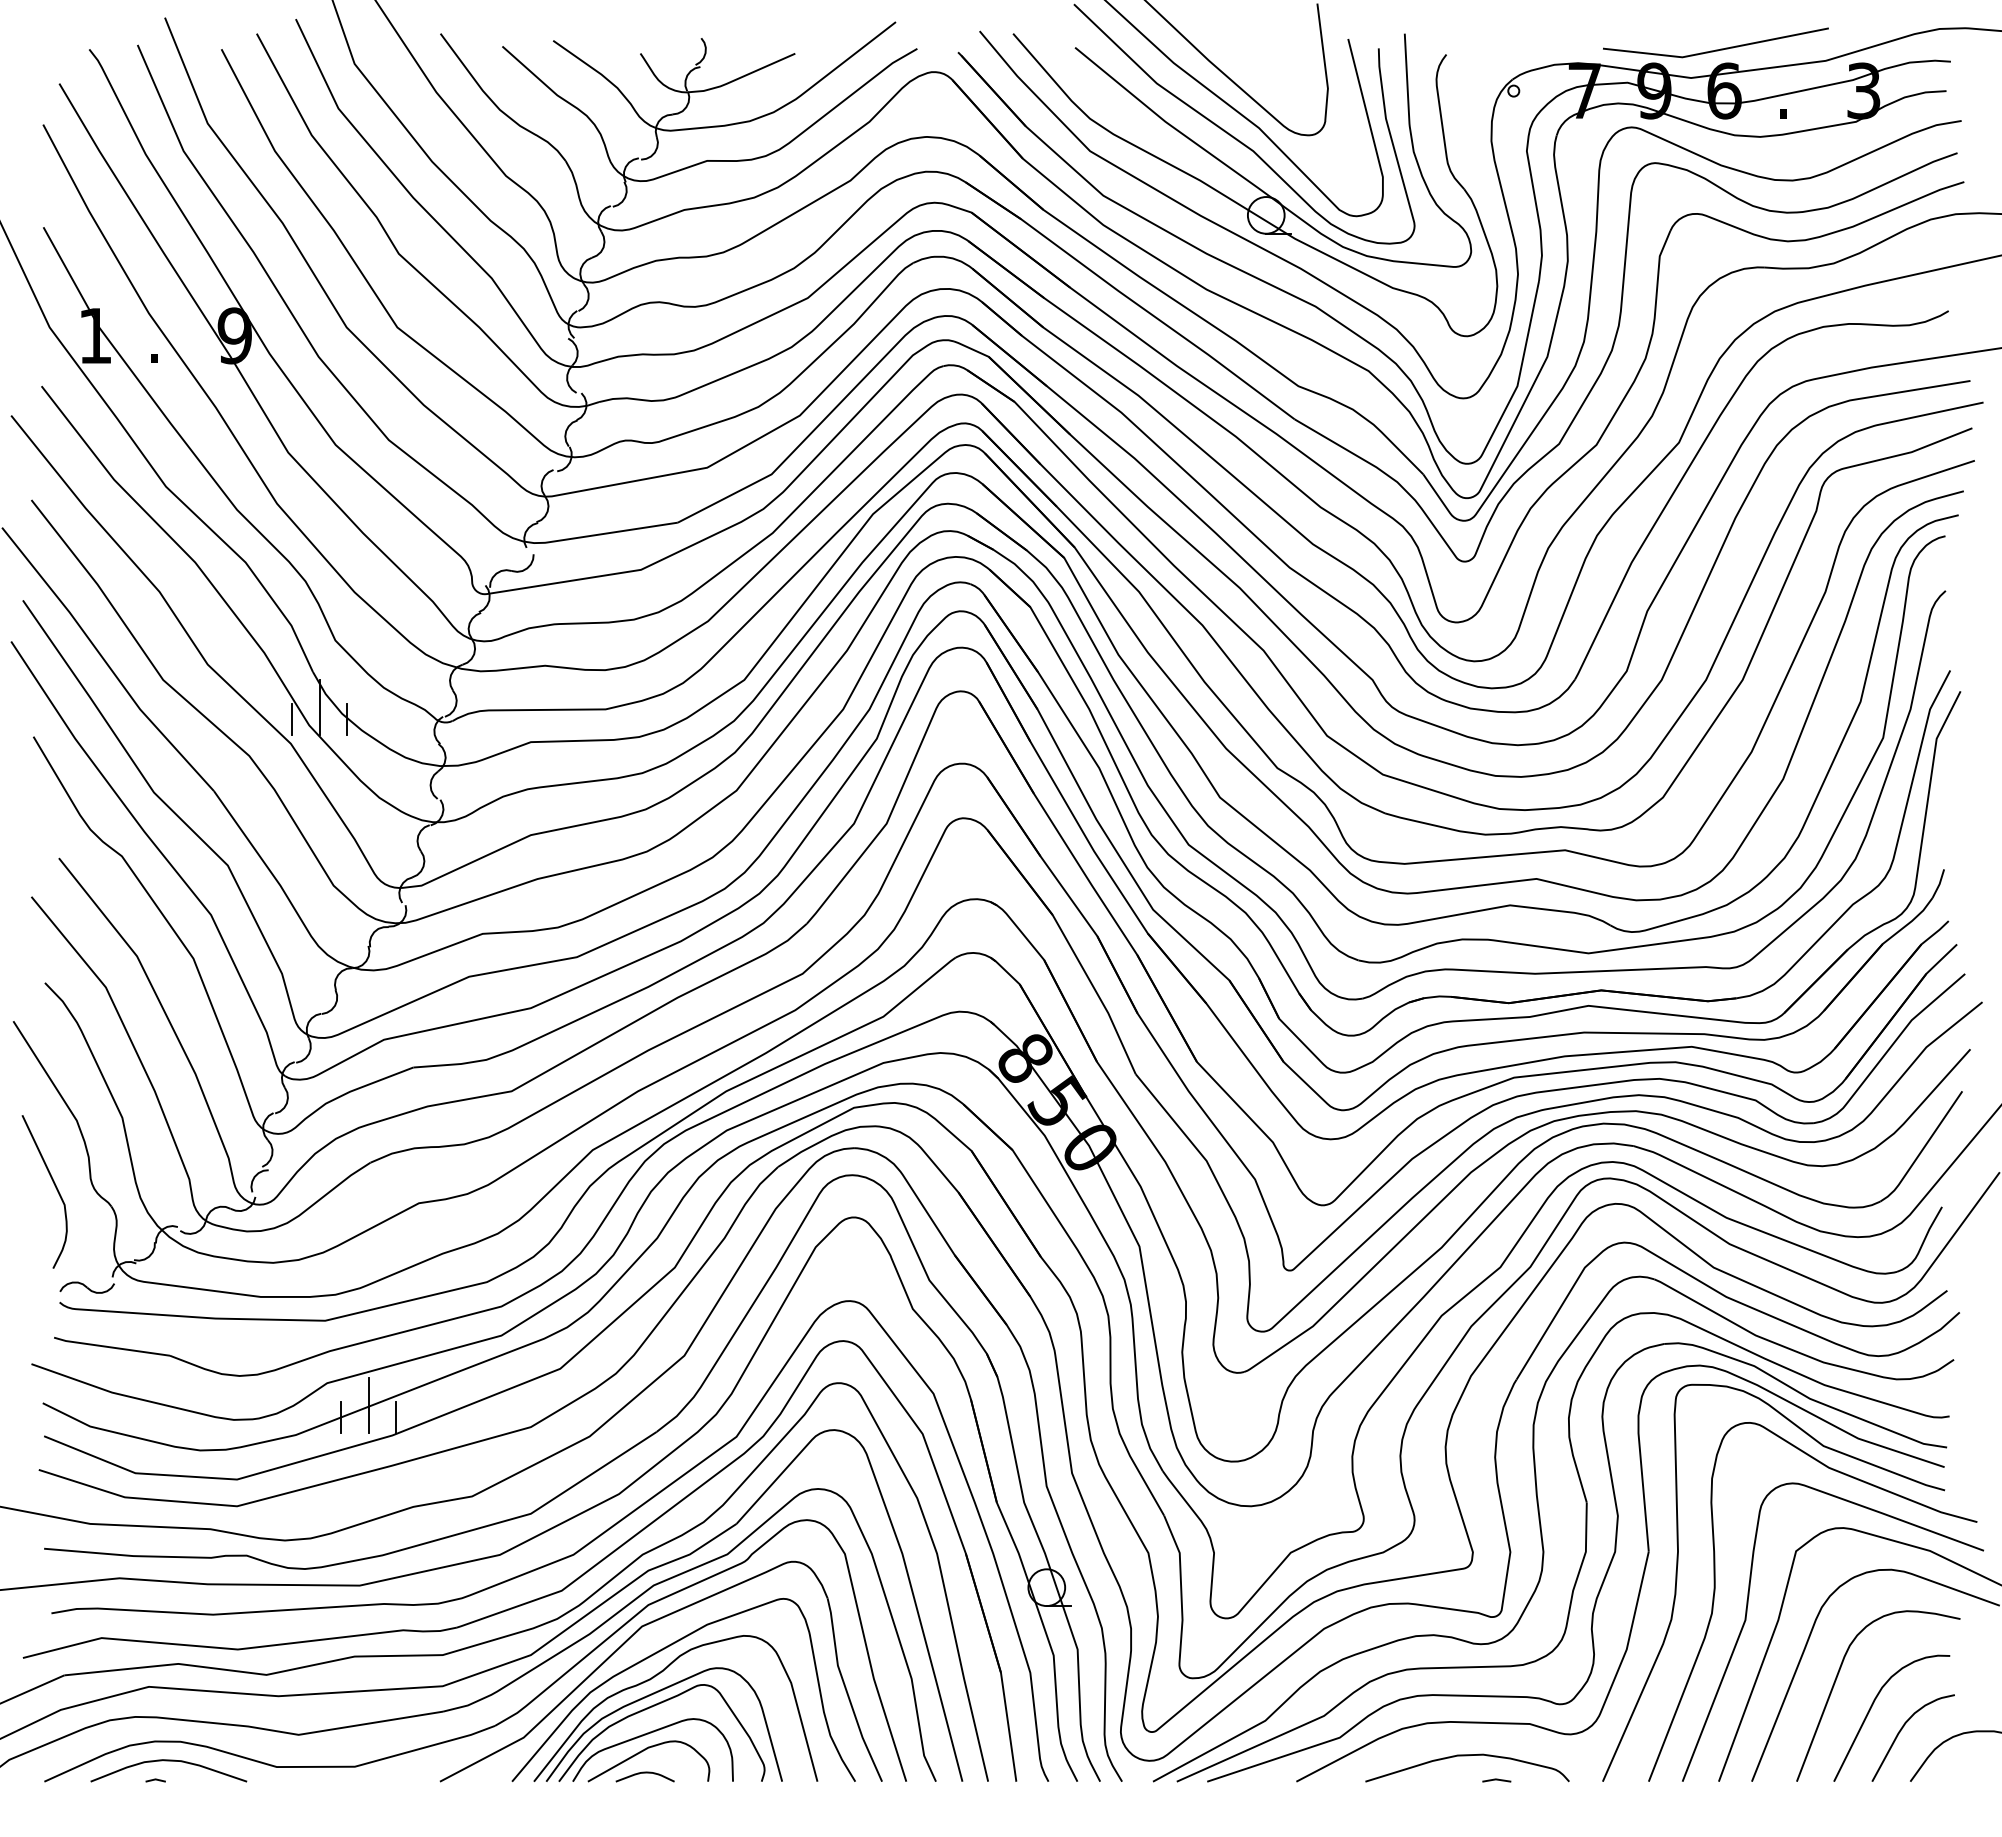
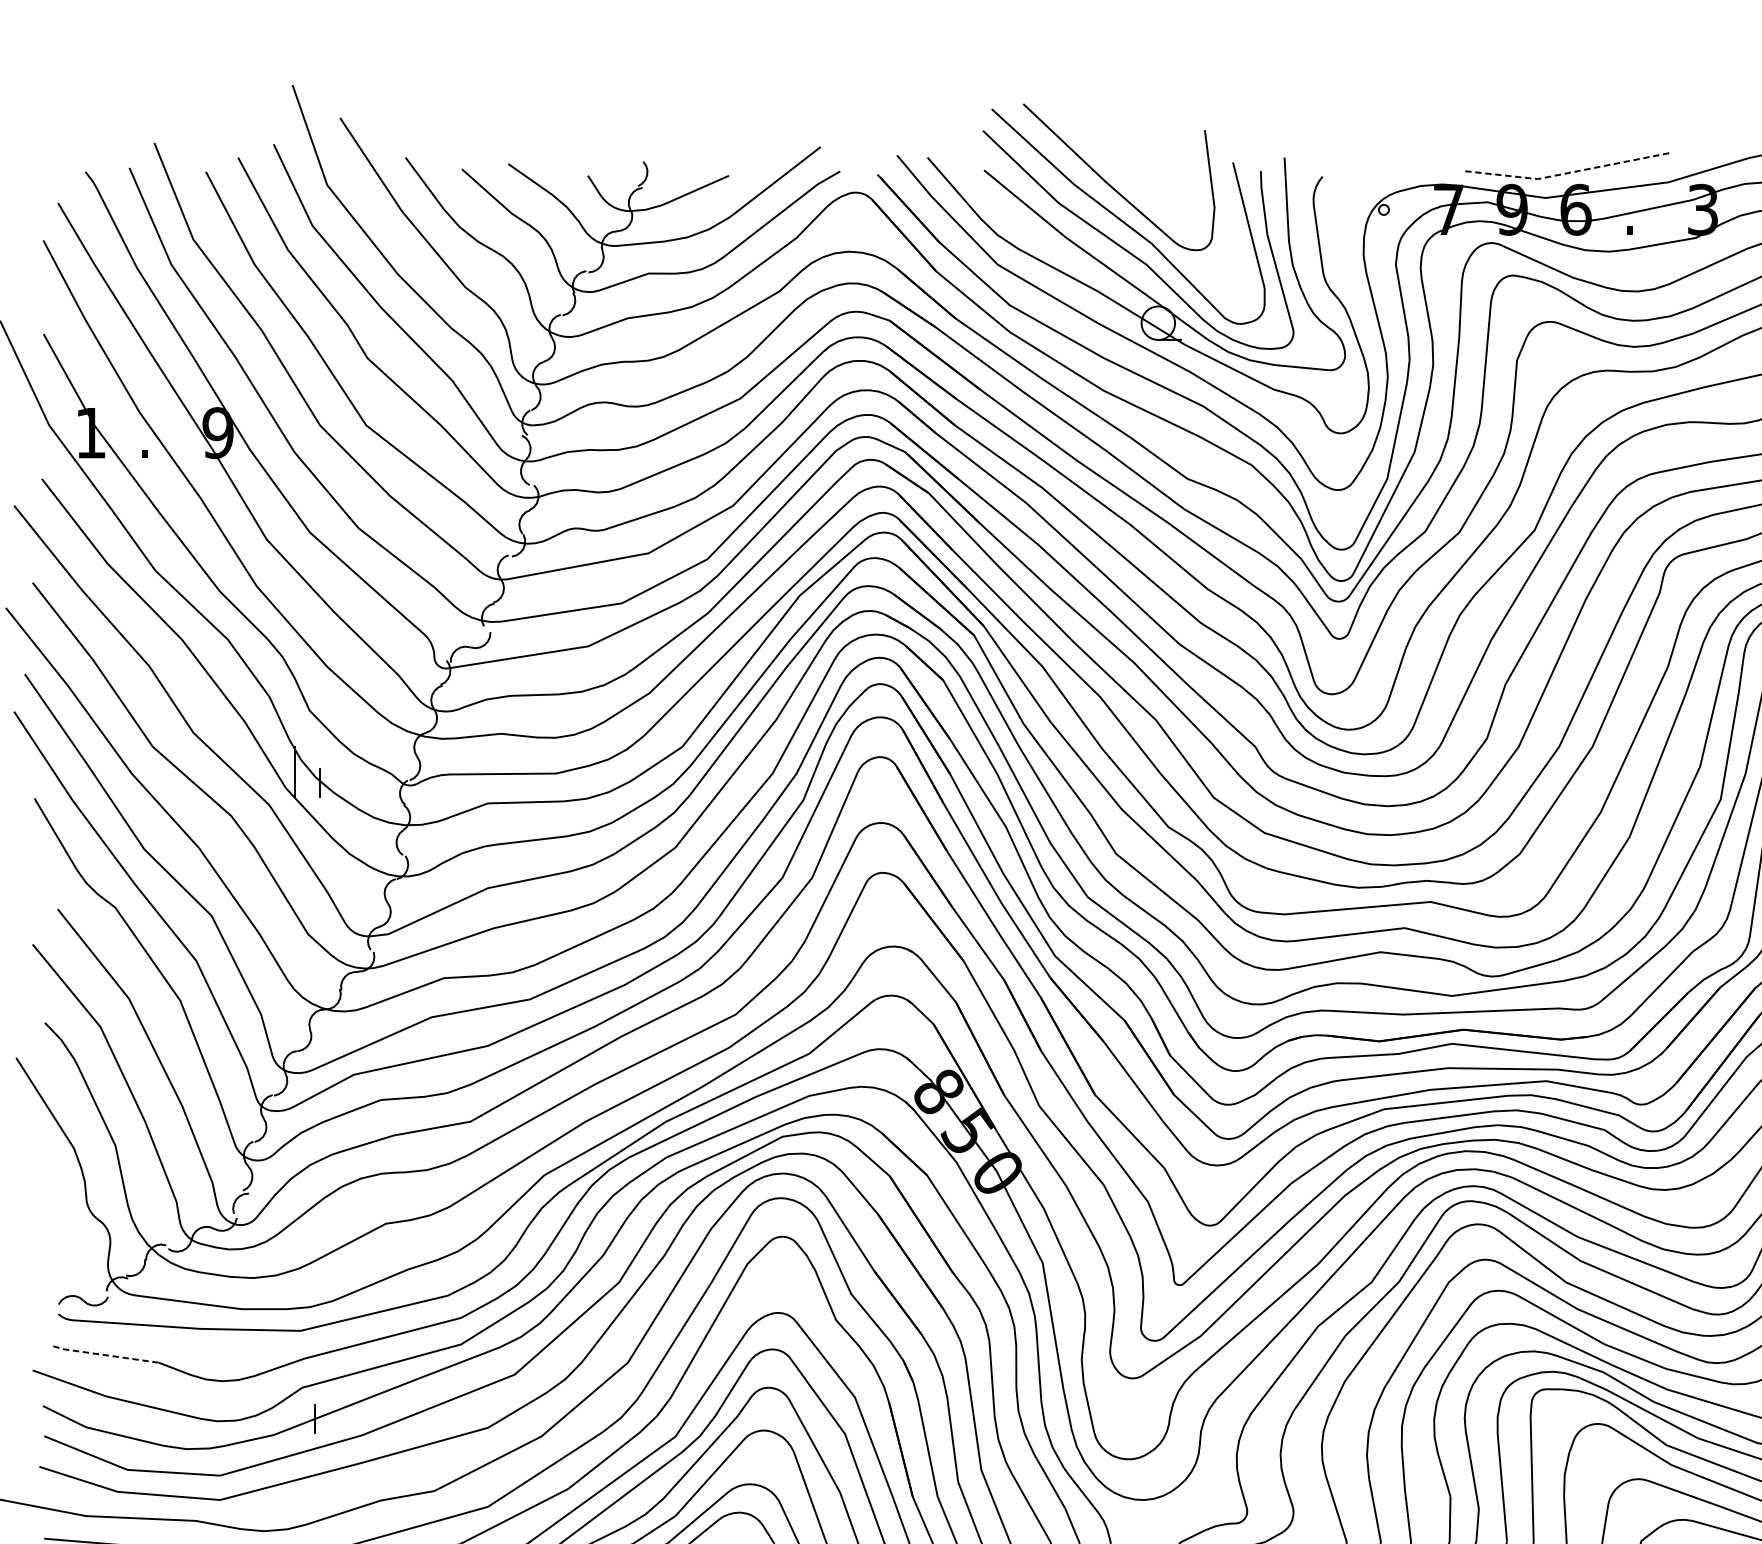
line: (1716, 50) -> (1568, 172), solid -> dashed
line: (292, 719) -> (270, 782), removed
curve: (54, 1186) -> (53, 1208), removed
line: (110, 1347) -> (104, 1355), solid -> dashed
line: (368, 1404) -> (339, 1407), removed
line: (396, 1416) -> (365, 1418), removed

